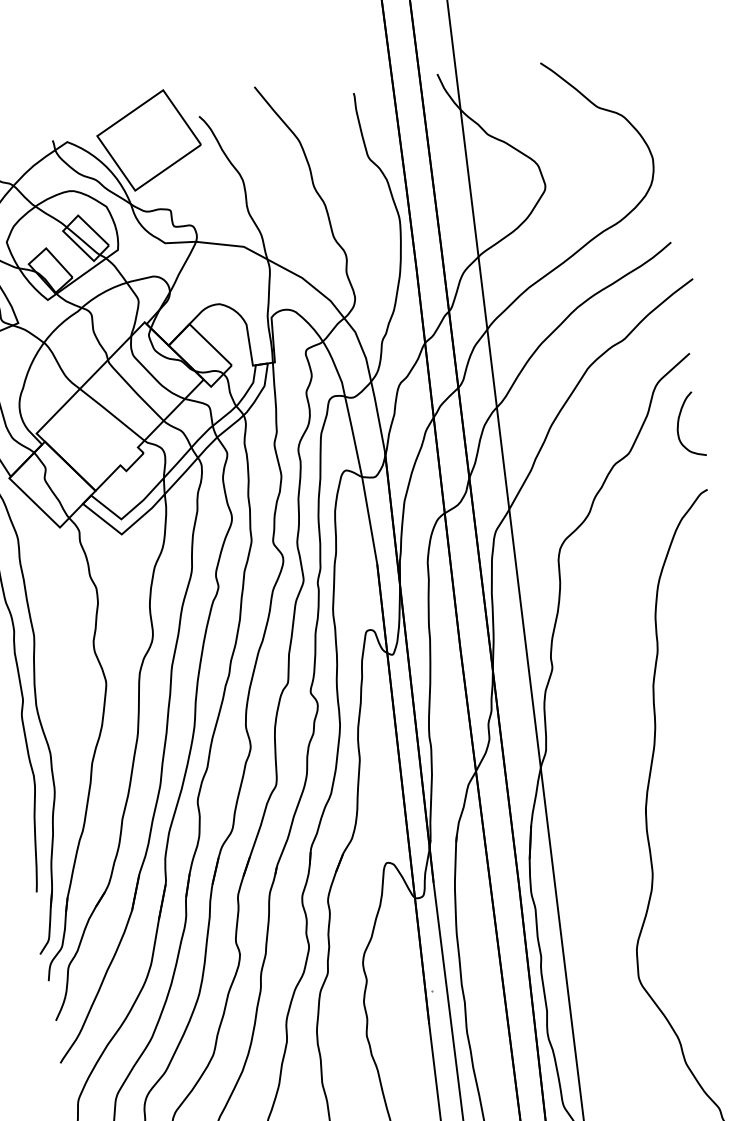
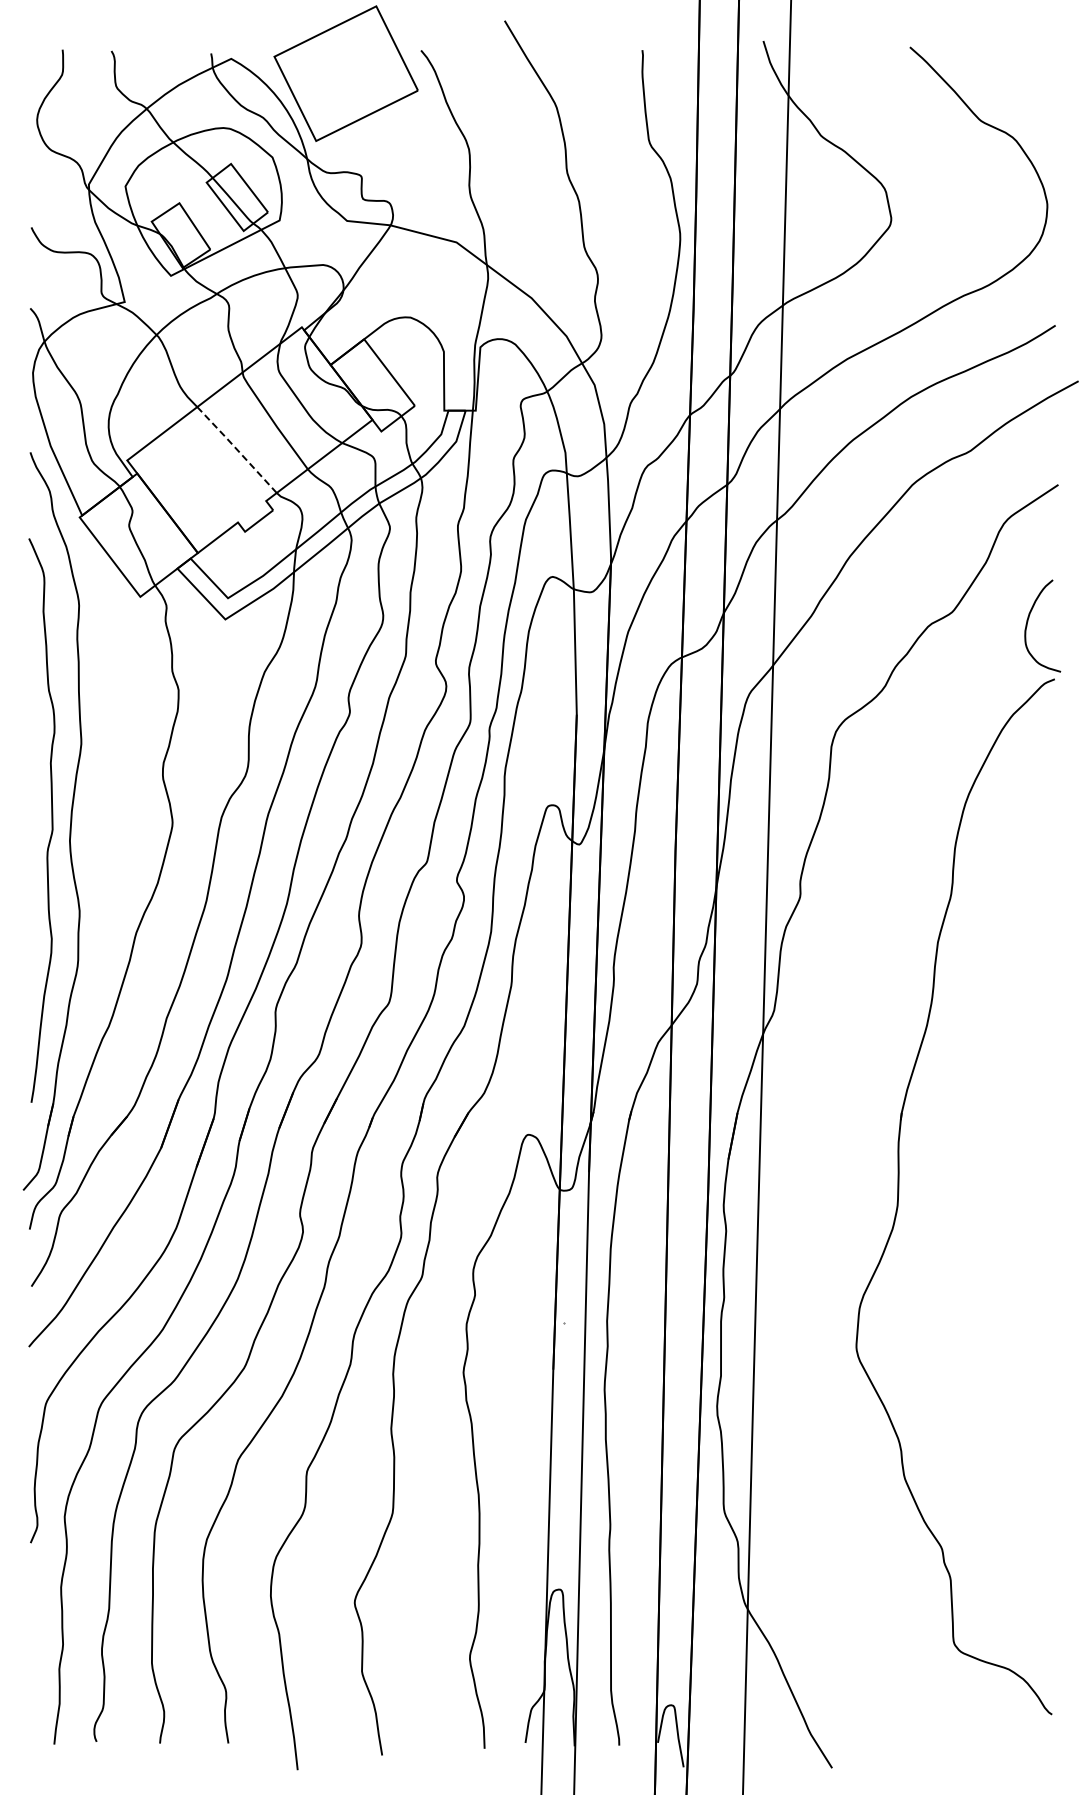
line: (112, 414) -> (237, 449), solid -> dashed
curve: (678, 423) -> (1028, 621), moved

